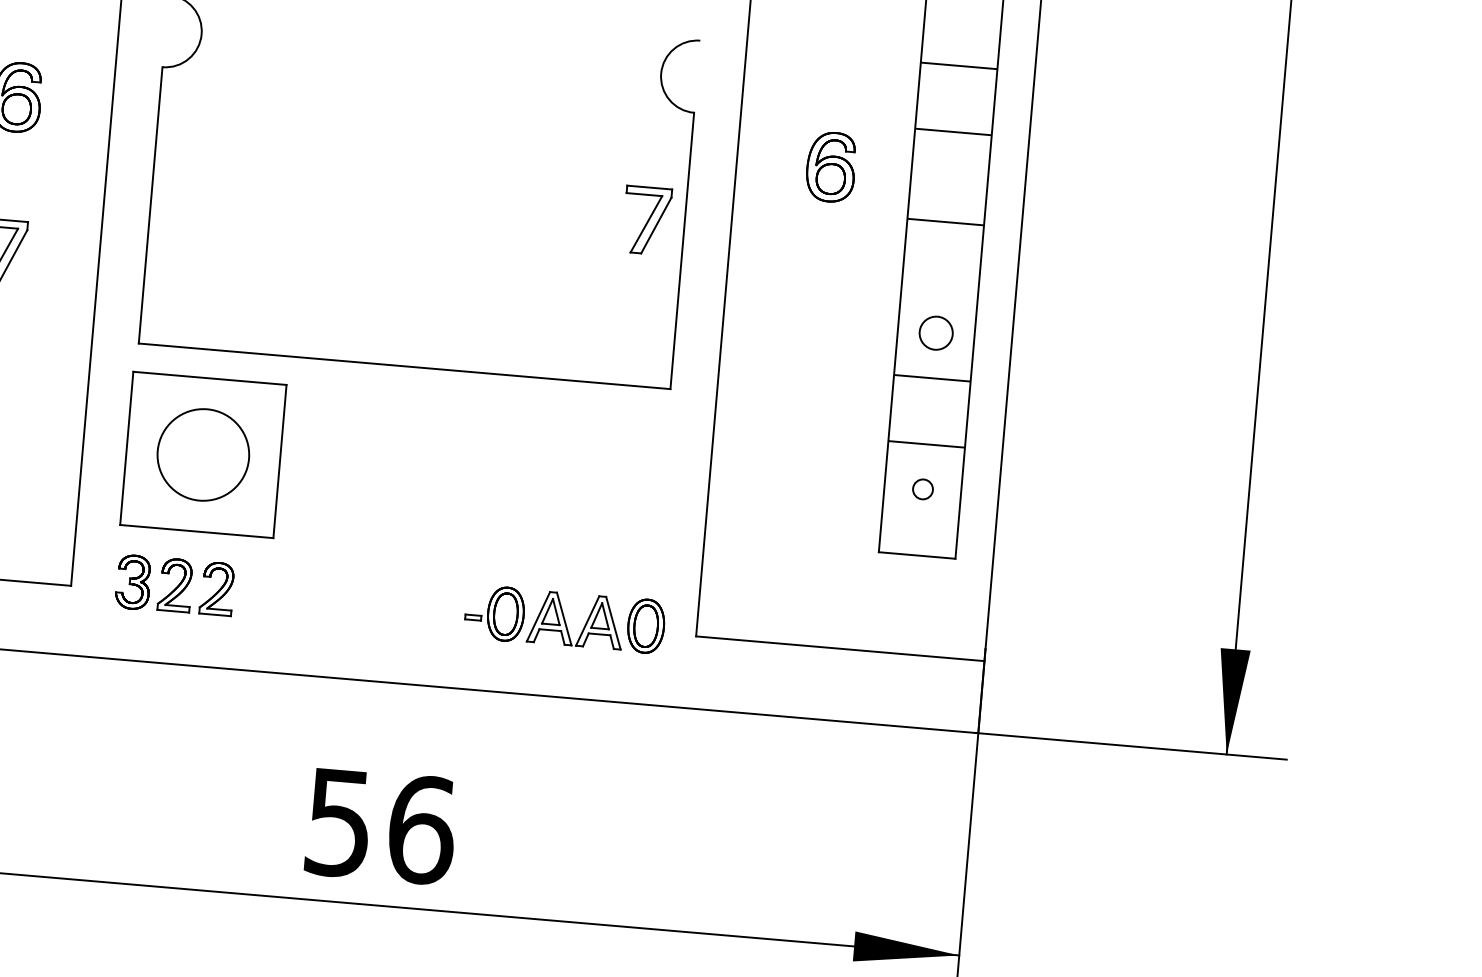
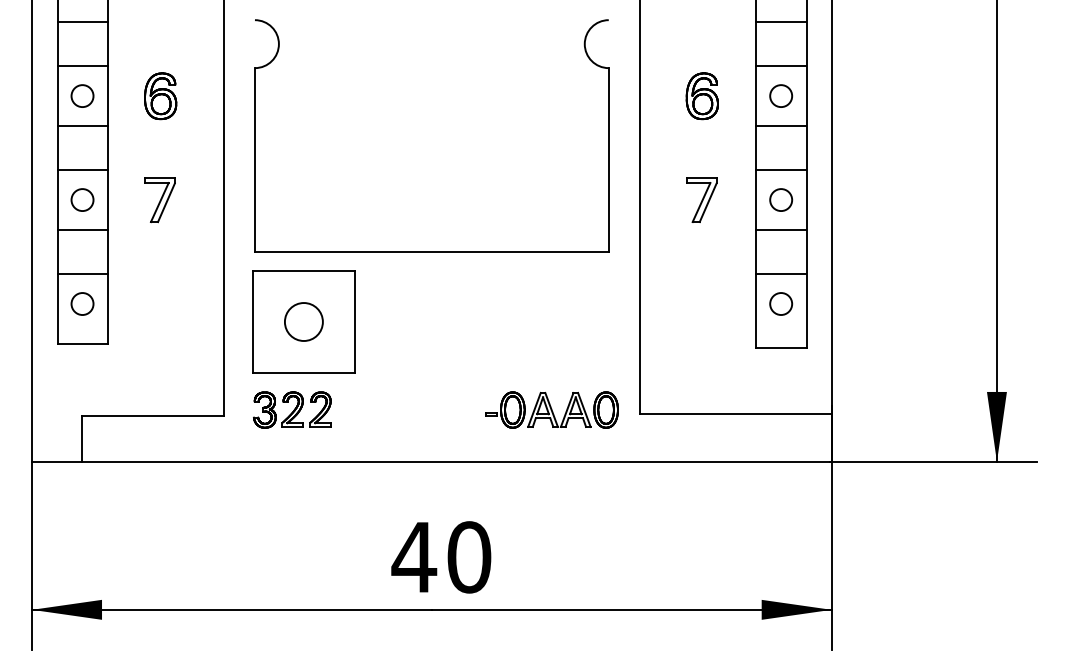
circle: (950, 176) -> (781, 95), added
part: (646, 219) -> (701, 199), moved
line: (940, 288) -> (781, 170), added
circle: (202, 455) -> (303, 322), size x0.62
circle: (923, 488) -> (781, 303), size x1.67
text: (379, 826) -> (441, 557), 56 -> 40

